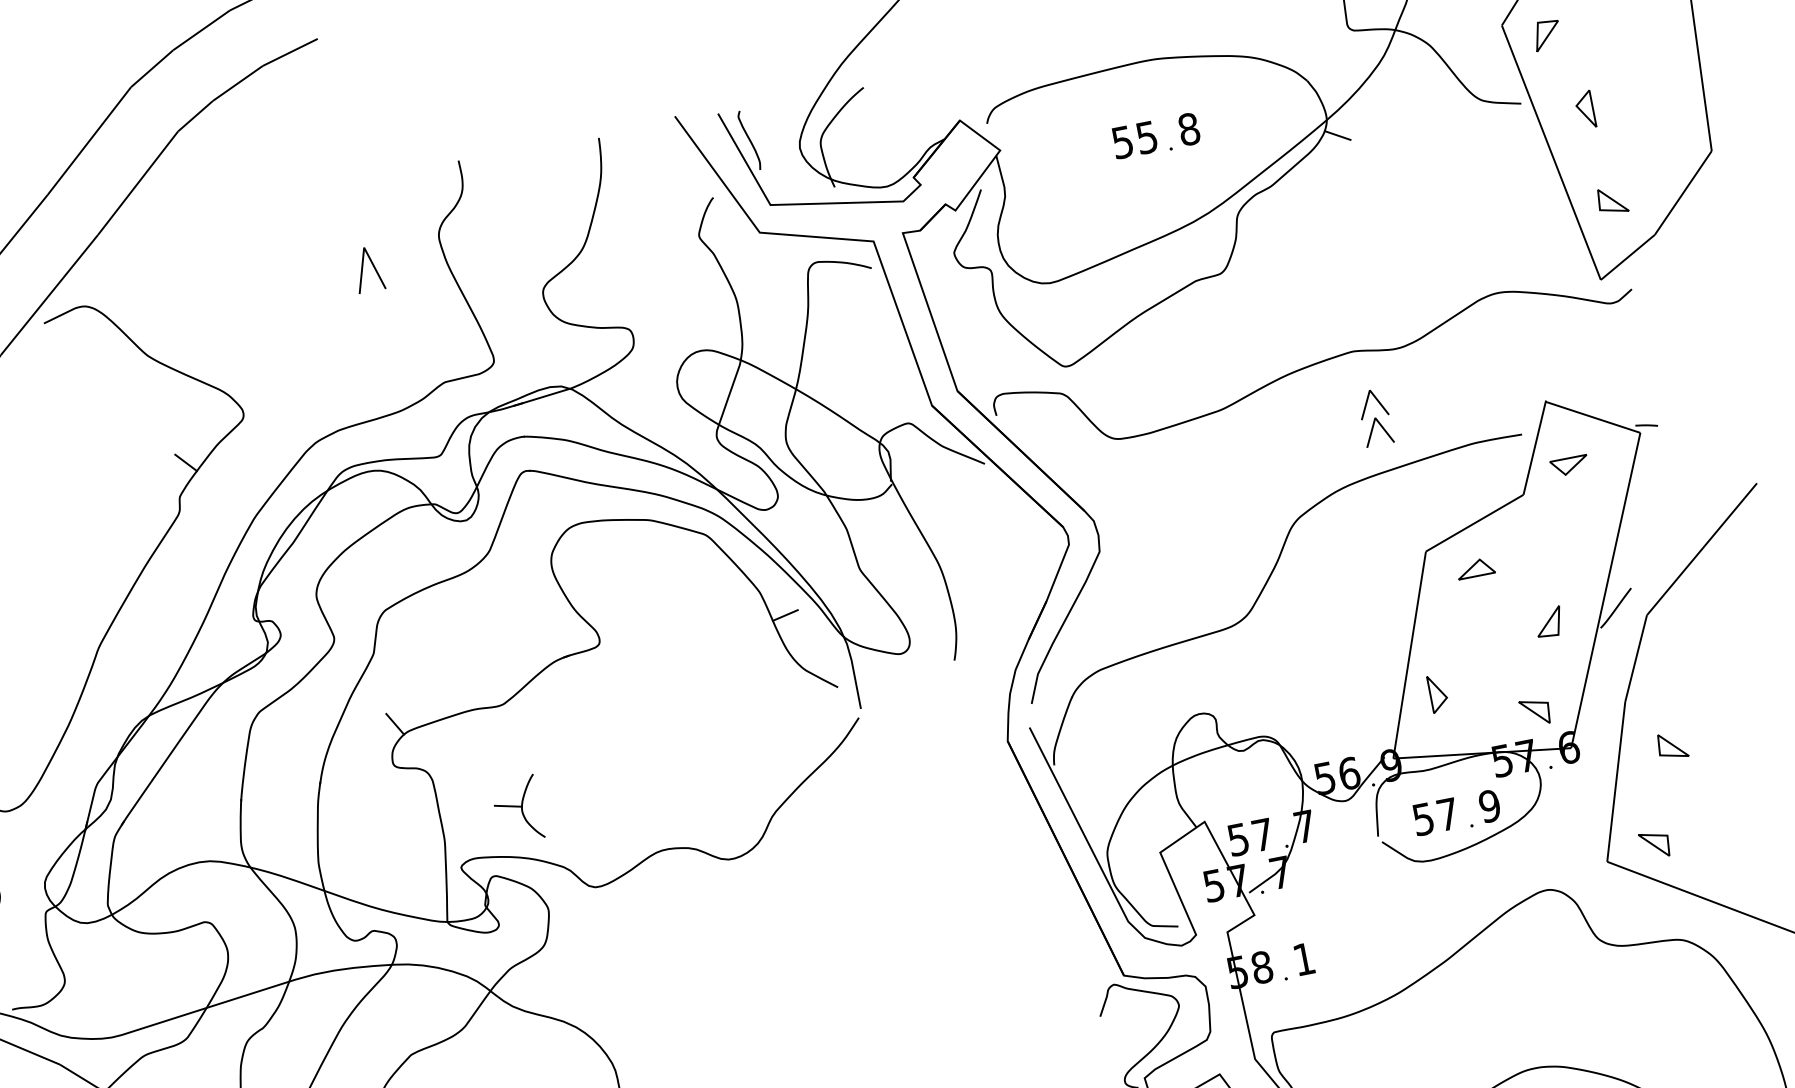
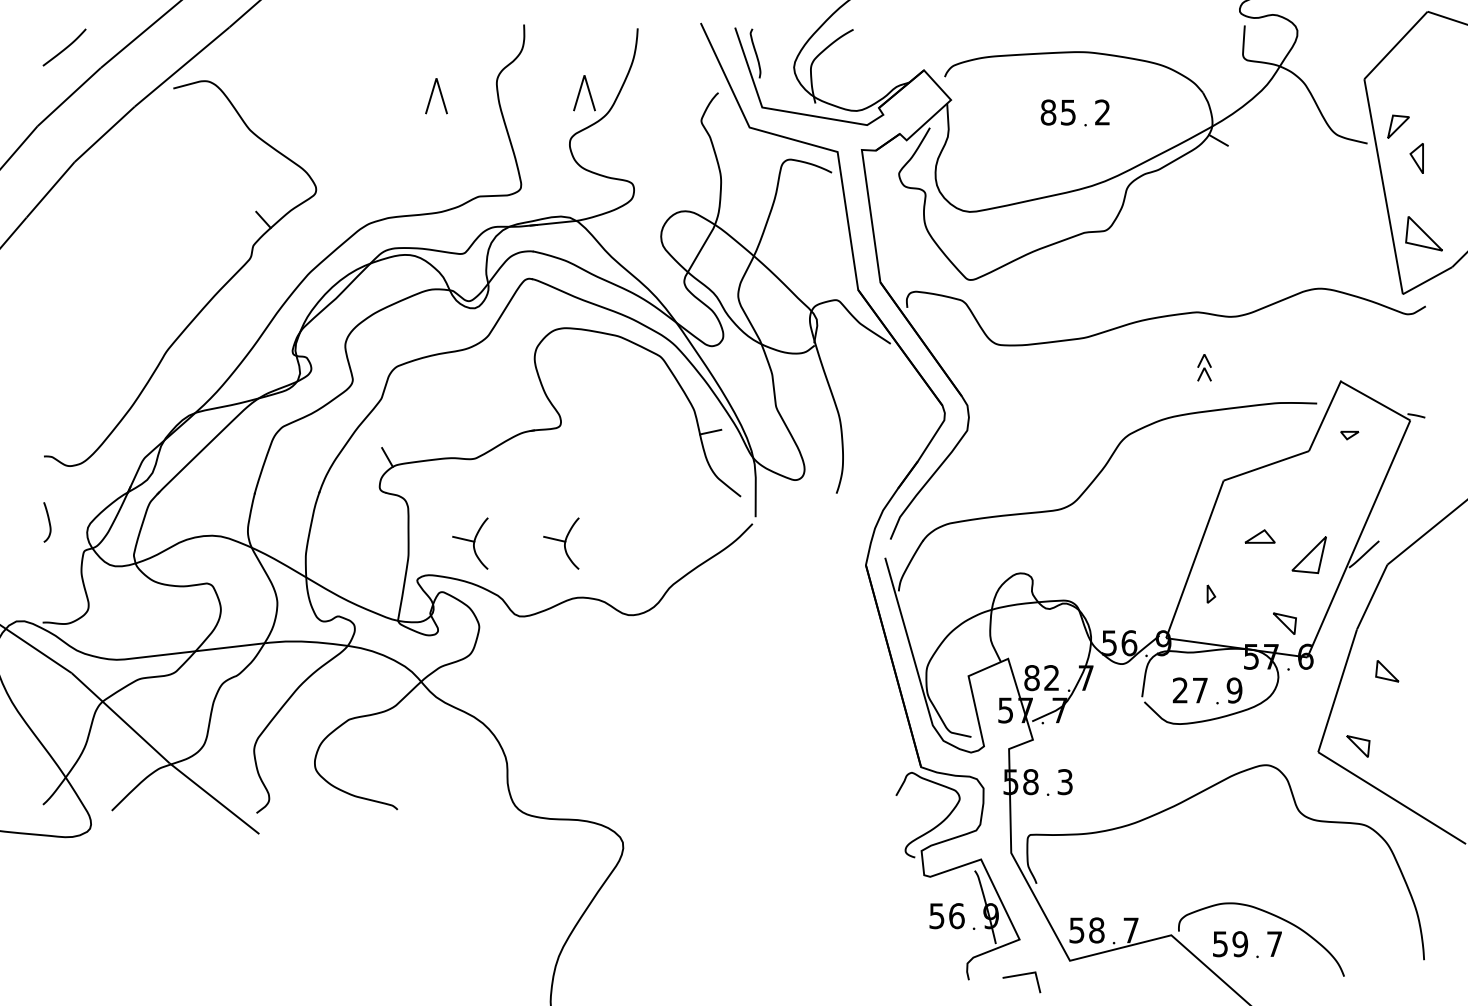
part: (1547, 34) -> (1398, 126), moved
text: (1188, 129) -> (1102, 112), 8 -> 2
text: (1122, 142) -> (1048, 112), 55 -> 85
part: (1612, 200) -> (1424, 233), size x1.6
part: (549, 230) -> (584, 93), added
part: (1375, 417) -> (1204, 367), size x0.6
part: (1569, 465) -> (1349, 435), size x0.6
part: (1474, 568) -> (1259, 536), moved
part: (1549, 622) -> (1309, 555), size x1.6
part: (1438, 692) -> (1211, 593), size x0.6
part: (629, 787) -> (561, 543), added
text: (1422, 819) -> (1179, 690), 57 -> 27
text: (1250, 837) -> (1041, 678), 57 -> 82
text: (1303, 959) -> (1064, 782), 1 -> 3

